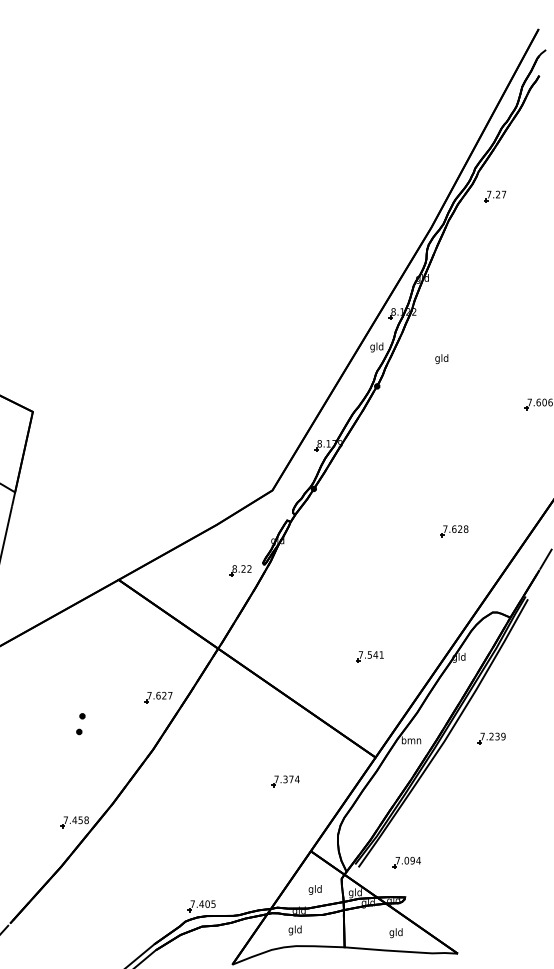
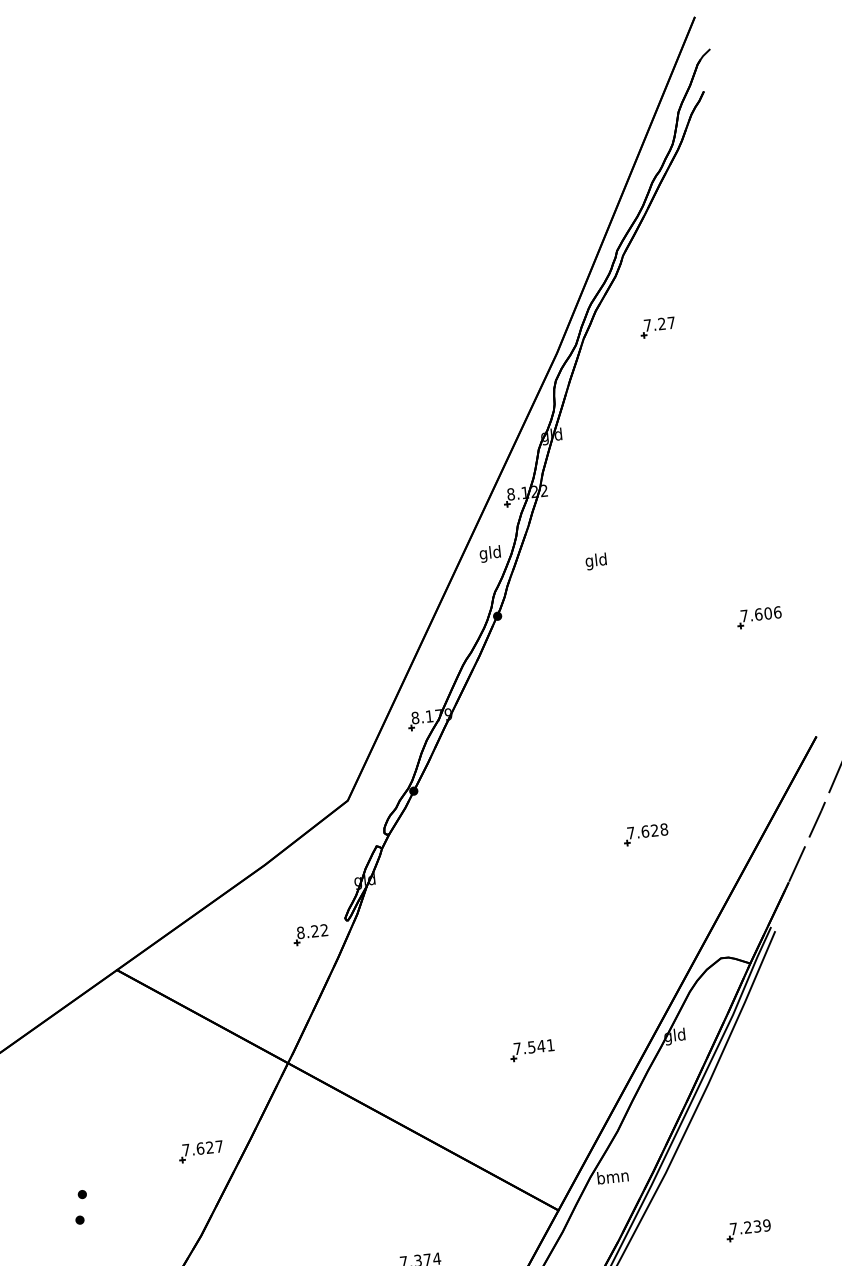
part: (495, 196) -> (658, 327), moved
part: (491, 738) -> (748, 1230), moved

